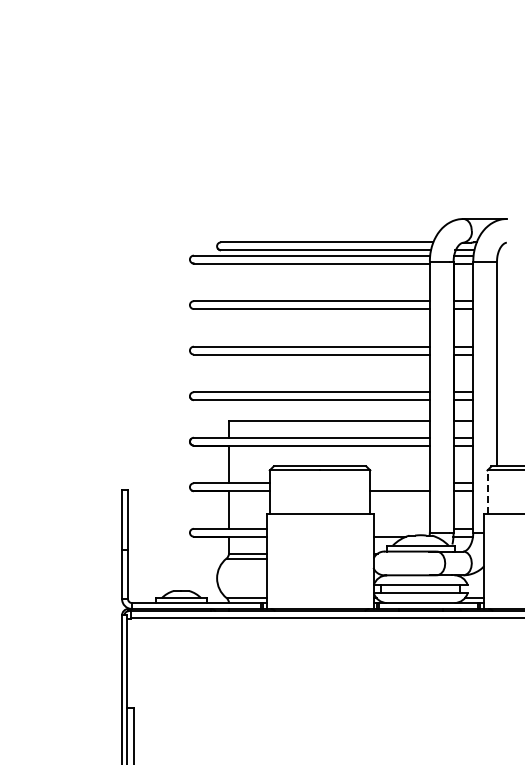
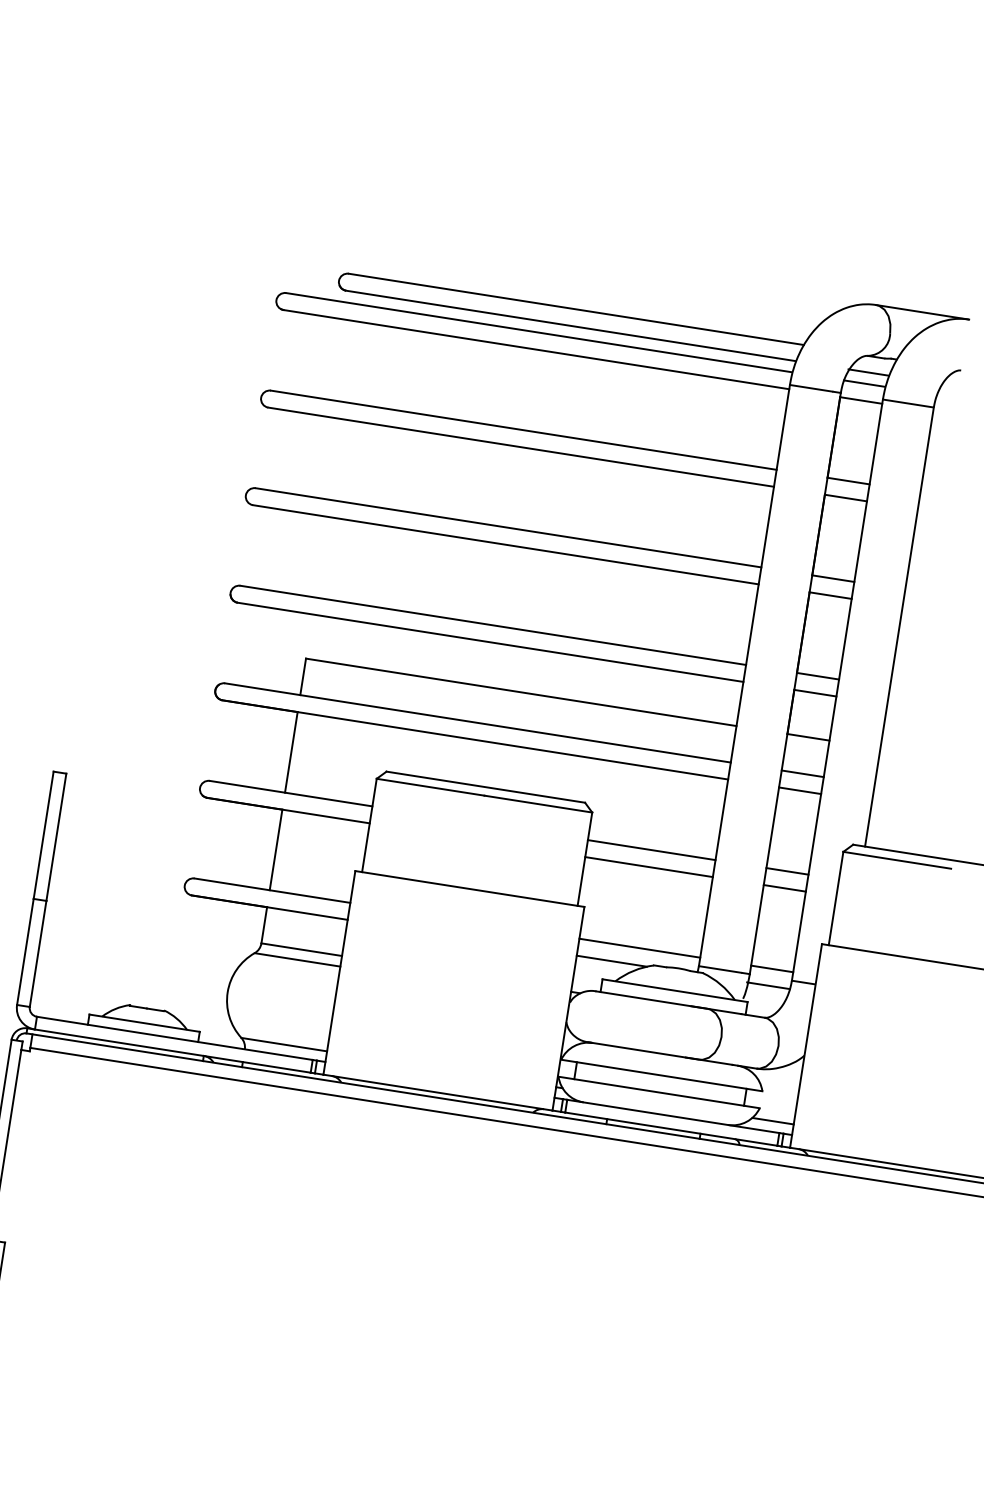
line: (399, 483) -> (650, 850), added
line: (487, 492) -> (835, 899), dashed -> solid
line: (401, 528) -> (639, 947), added

